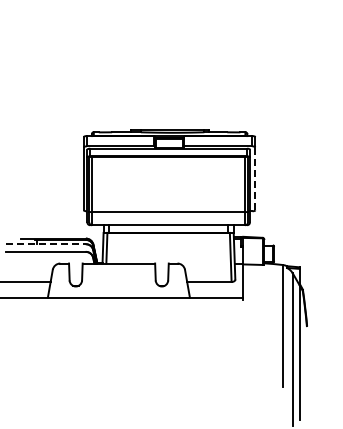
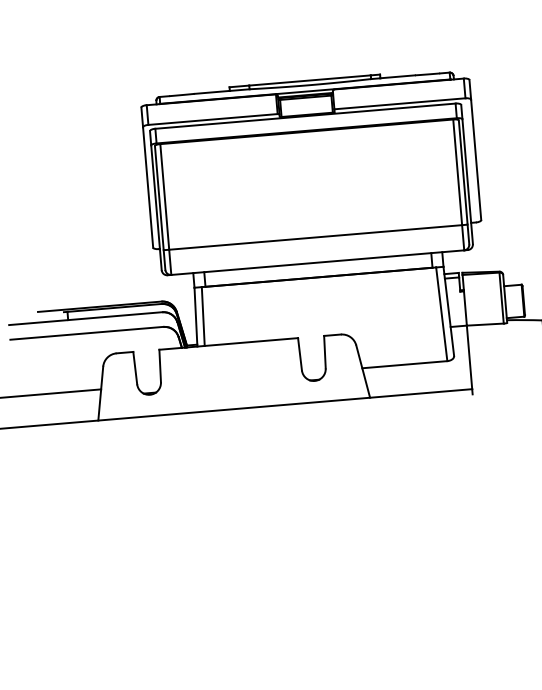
line: (255, 178) -> (476, 159), dashed -> solid
line: (46, 244) -> (87, 319), dashed -> solid

